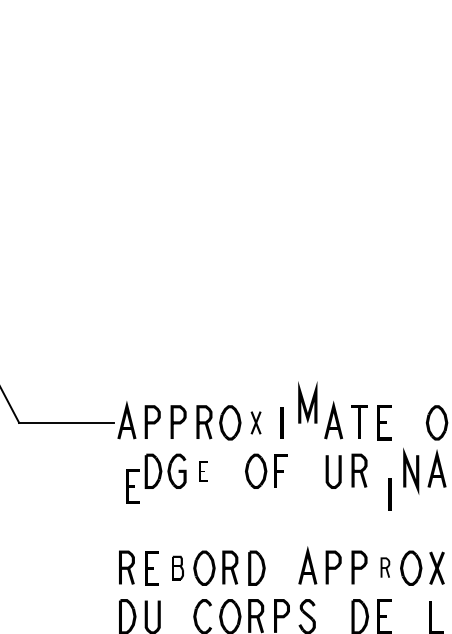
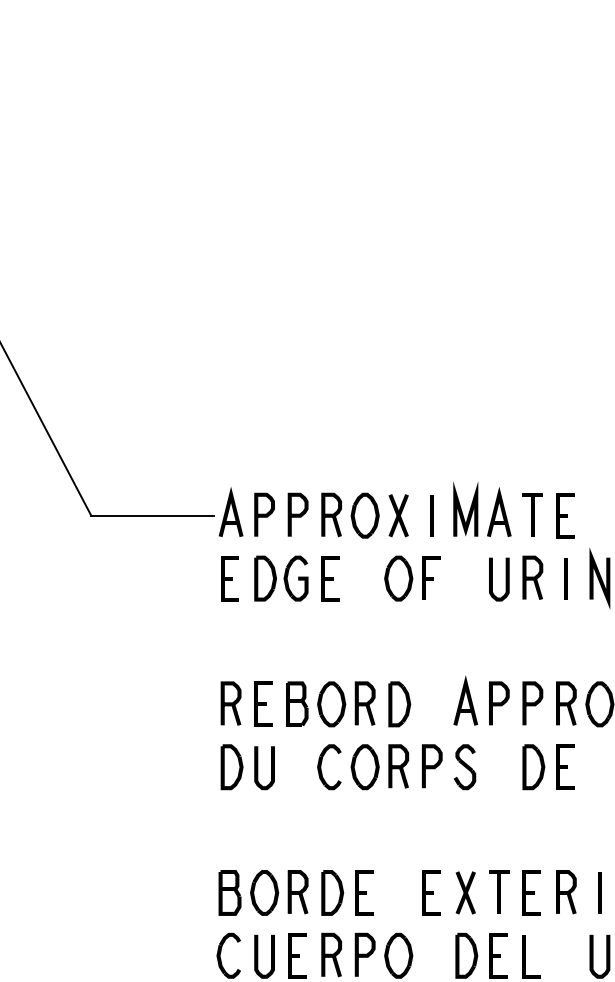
line: (305, 404) -> (462, 511), moved
part: (255, 422) -> (398, 515), size x1.43
part: (203, 471) -> (330, 578), size x1.67
part: (132, 486) -> (229, 578), moved
line: (389, 494) -> (565, 578), moved
part: (178, 567) -> (297, 703), size x1.43
part: (385, 567) -> (566, 703), size x1.67

